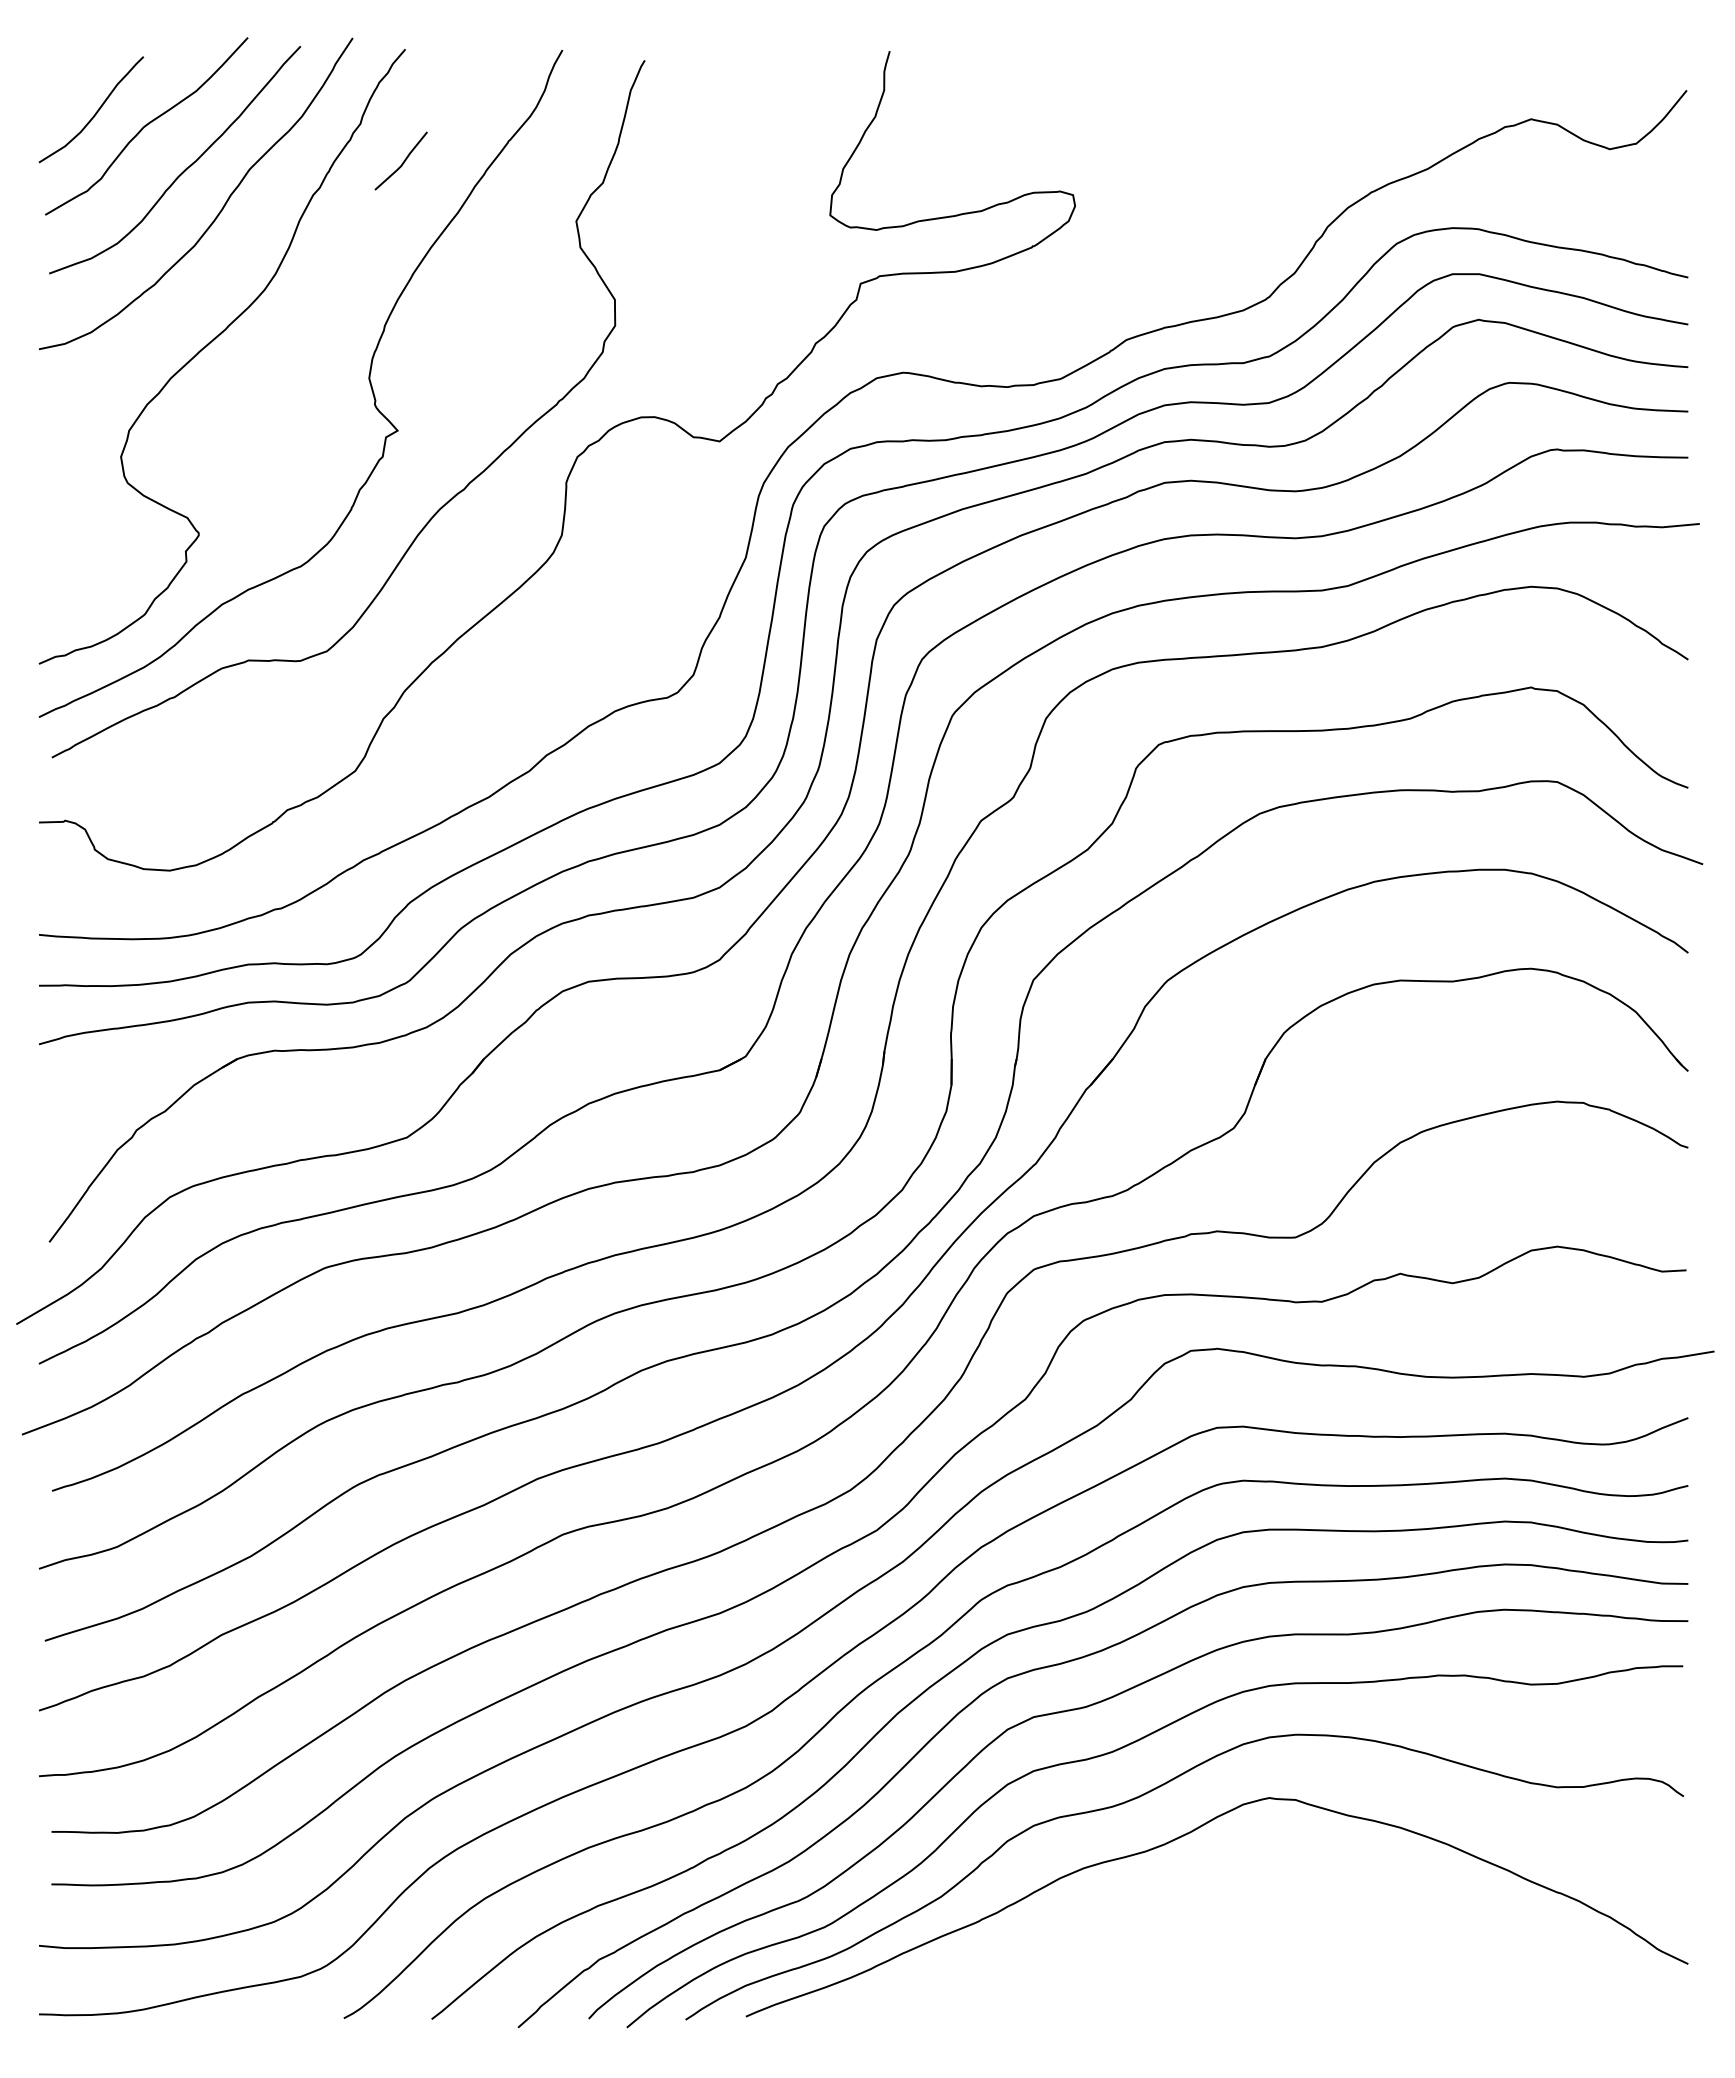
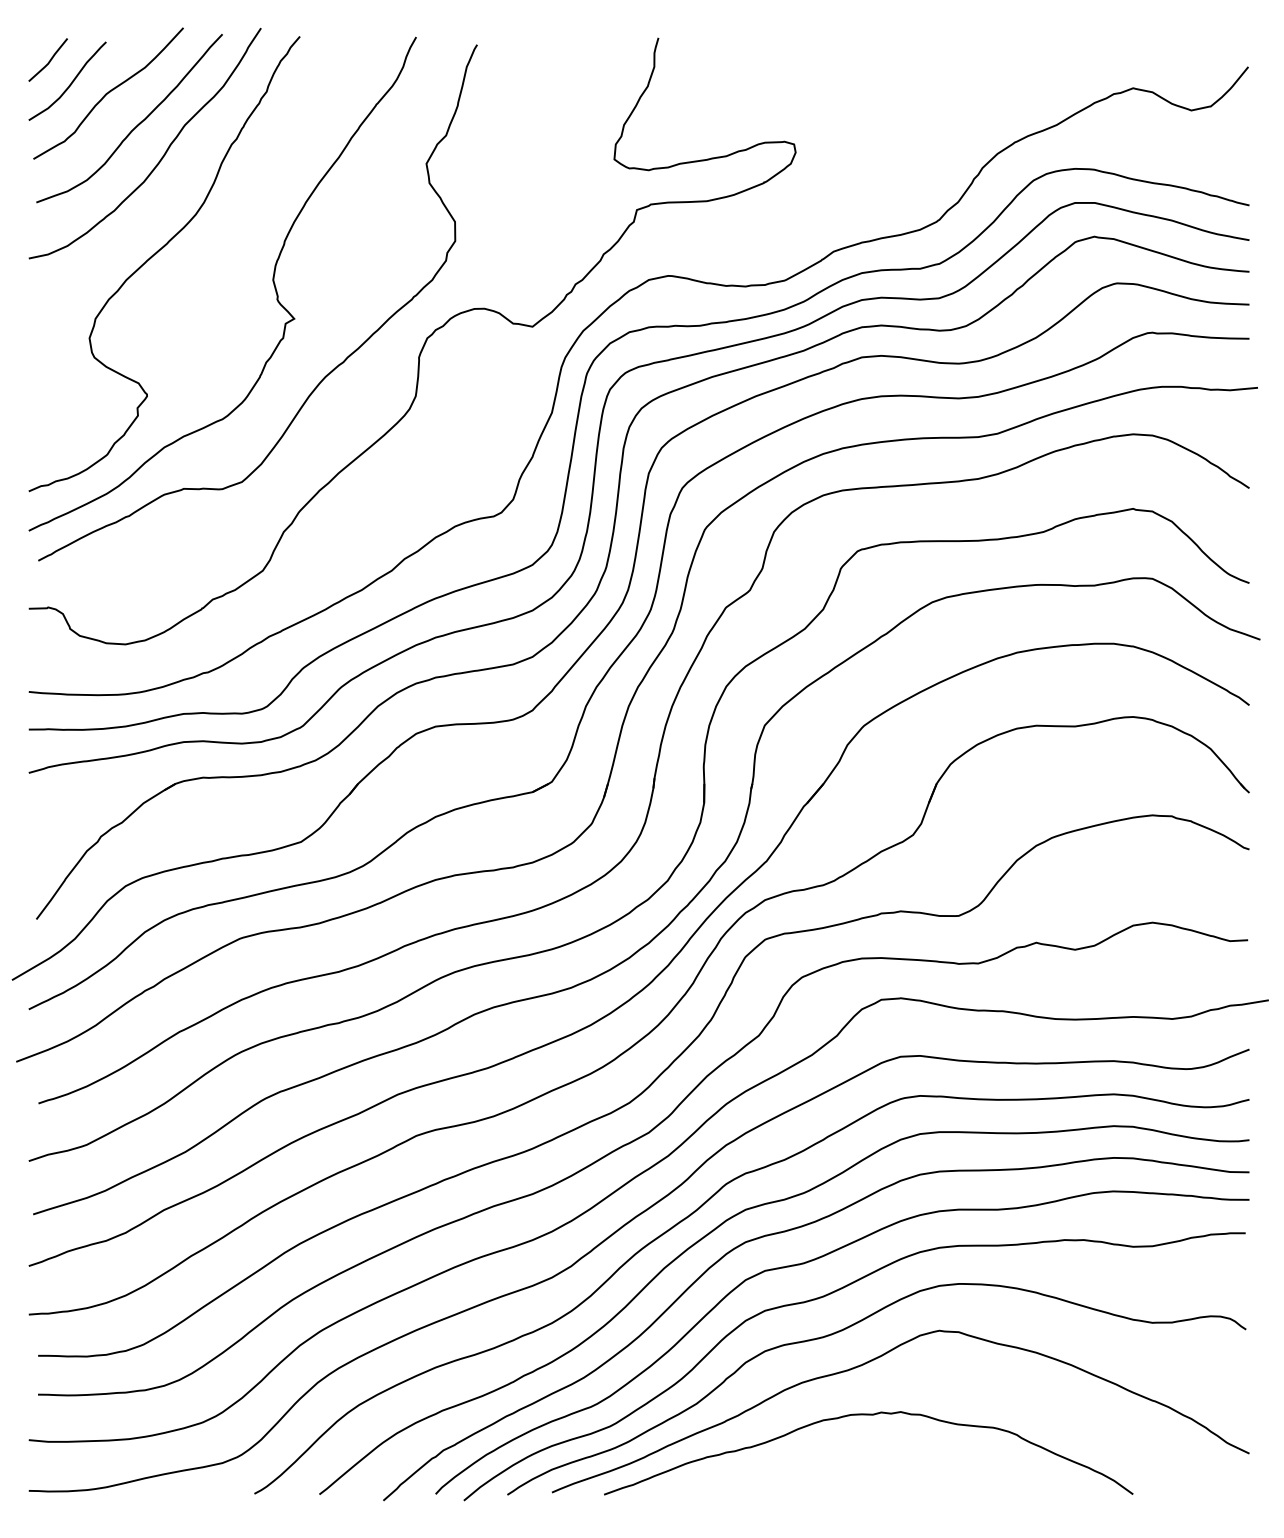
line: (402, 162) -> (49, 61), moved
curve: (1173, 1912) -> (868, 1415), added

